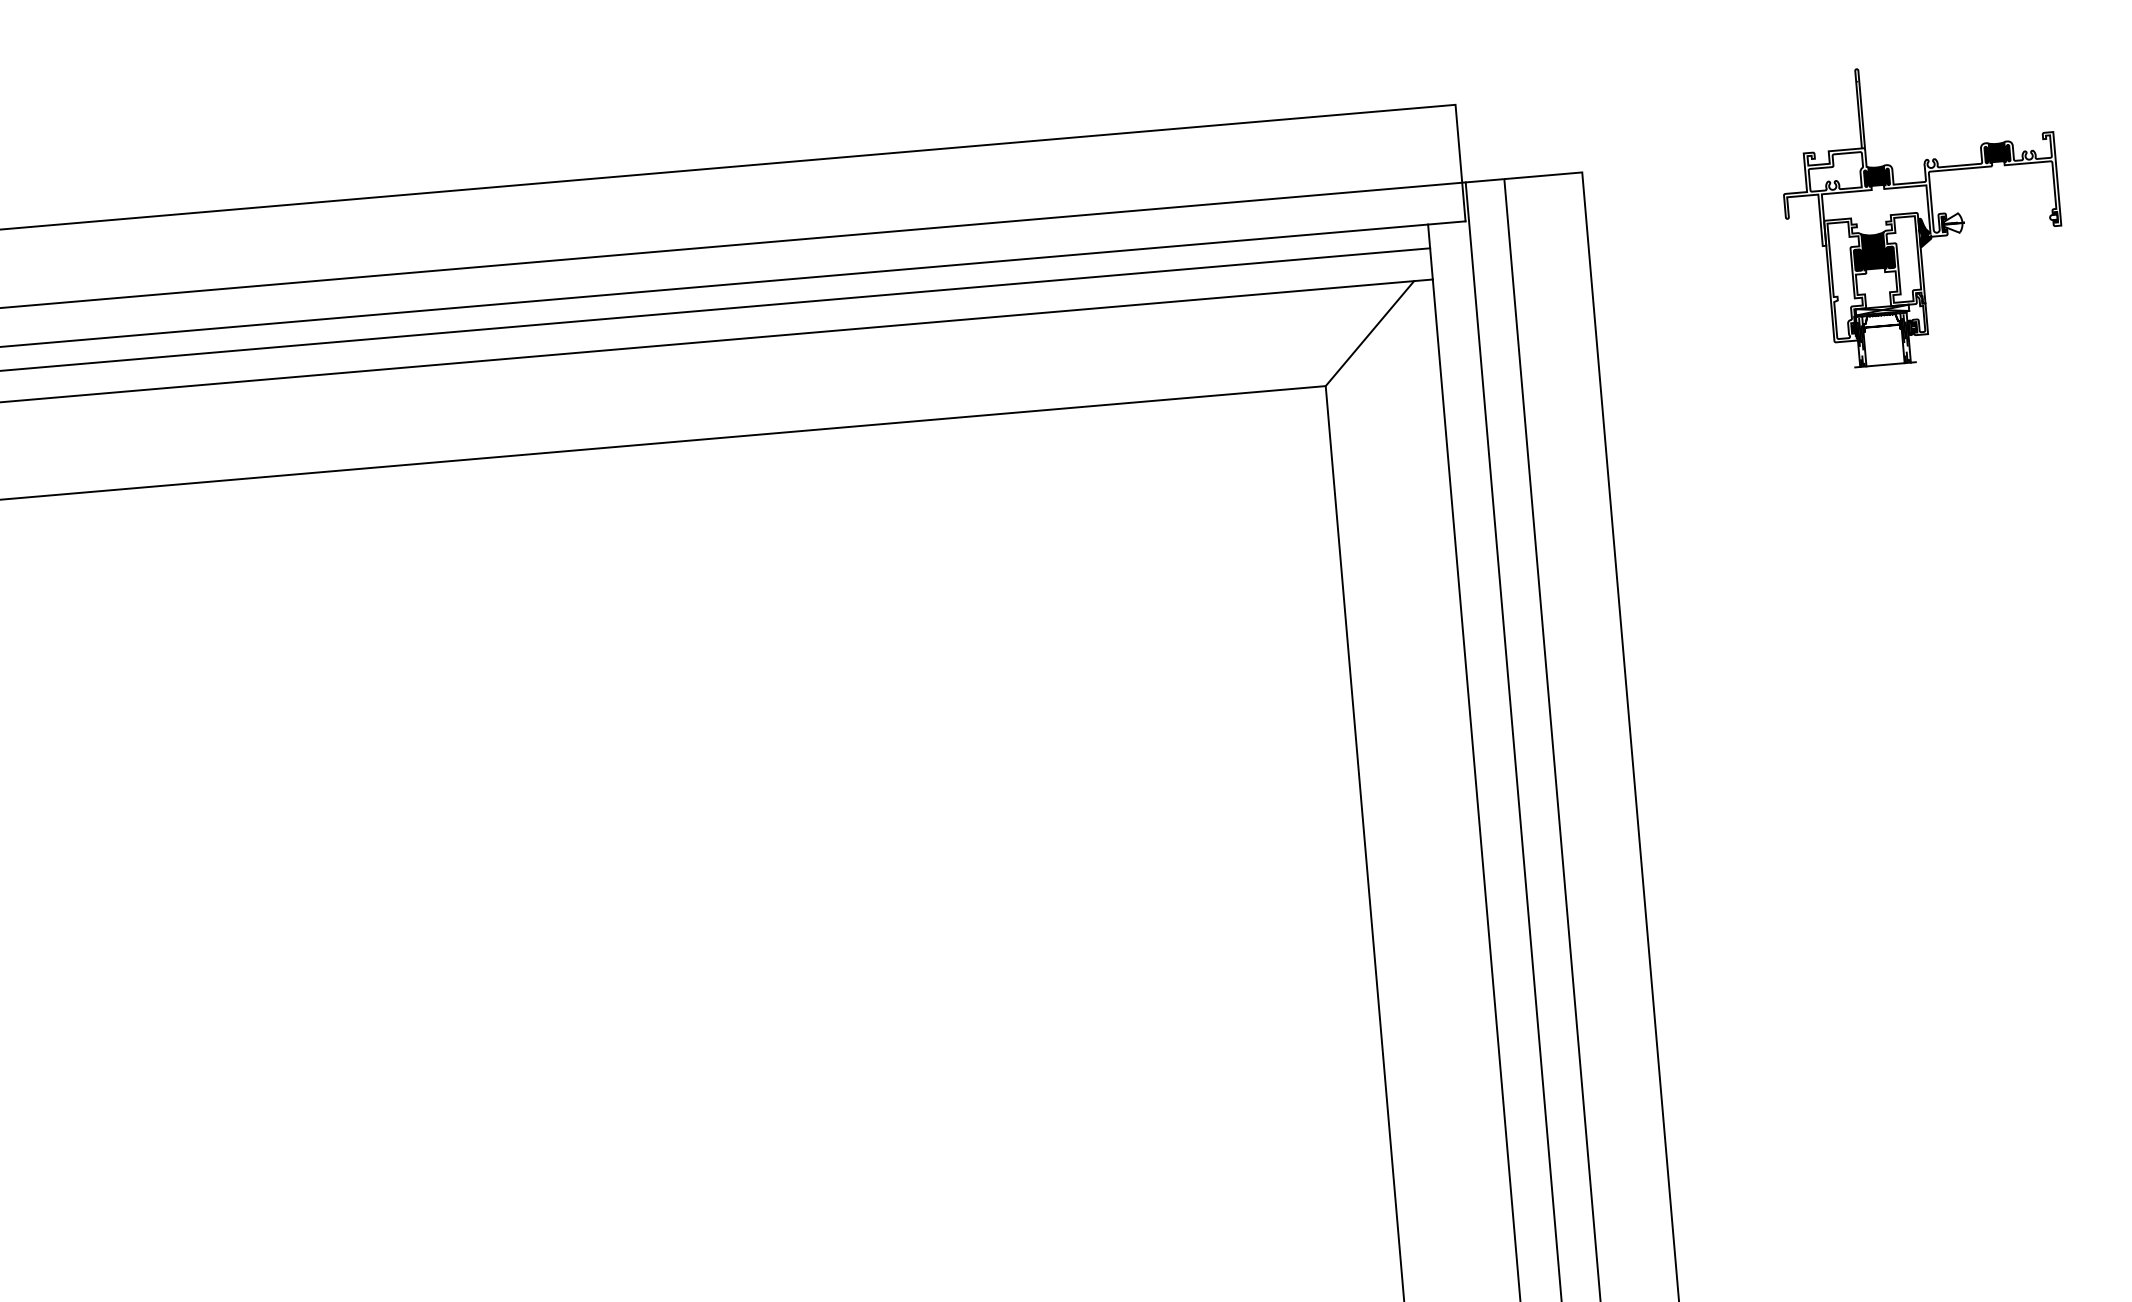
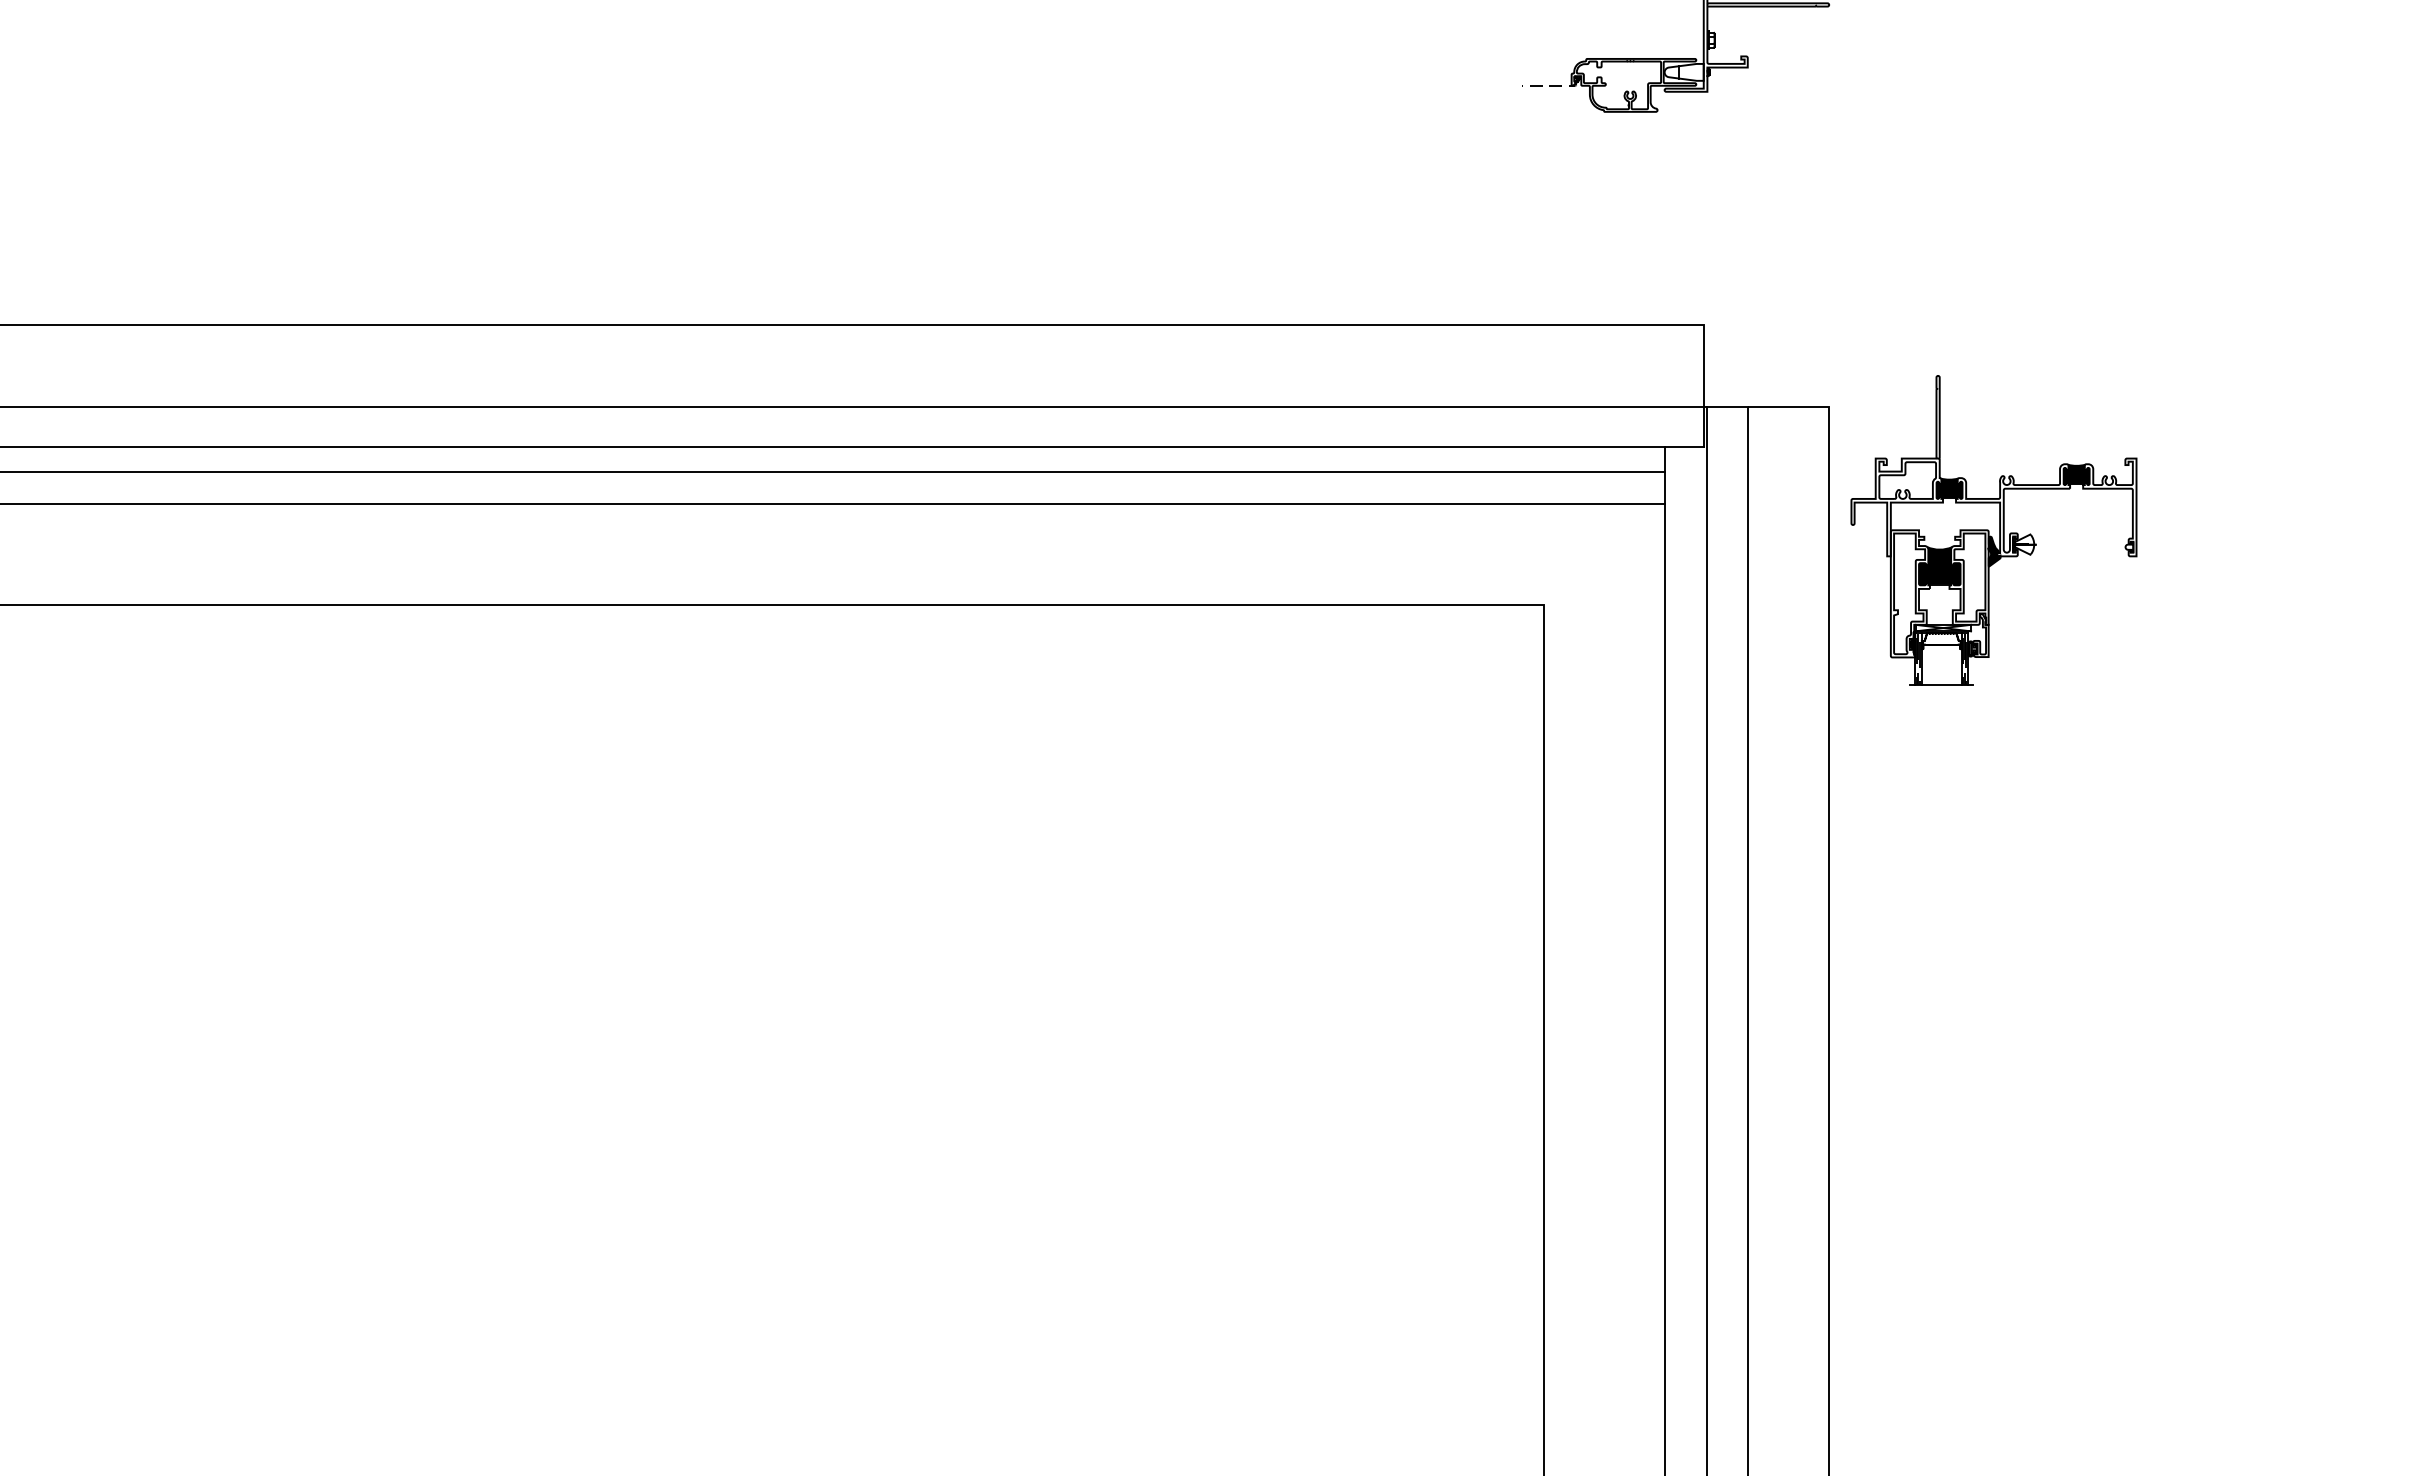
part: (1922, 212) -> (1993, 530), moved
line: (1369, 333) -> (1594, 554), removed

